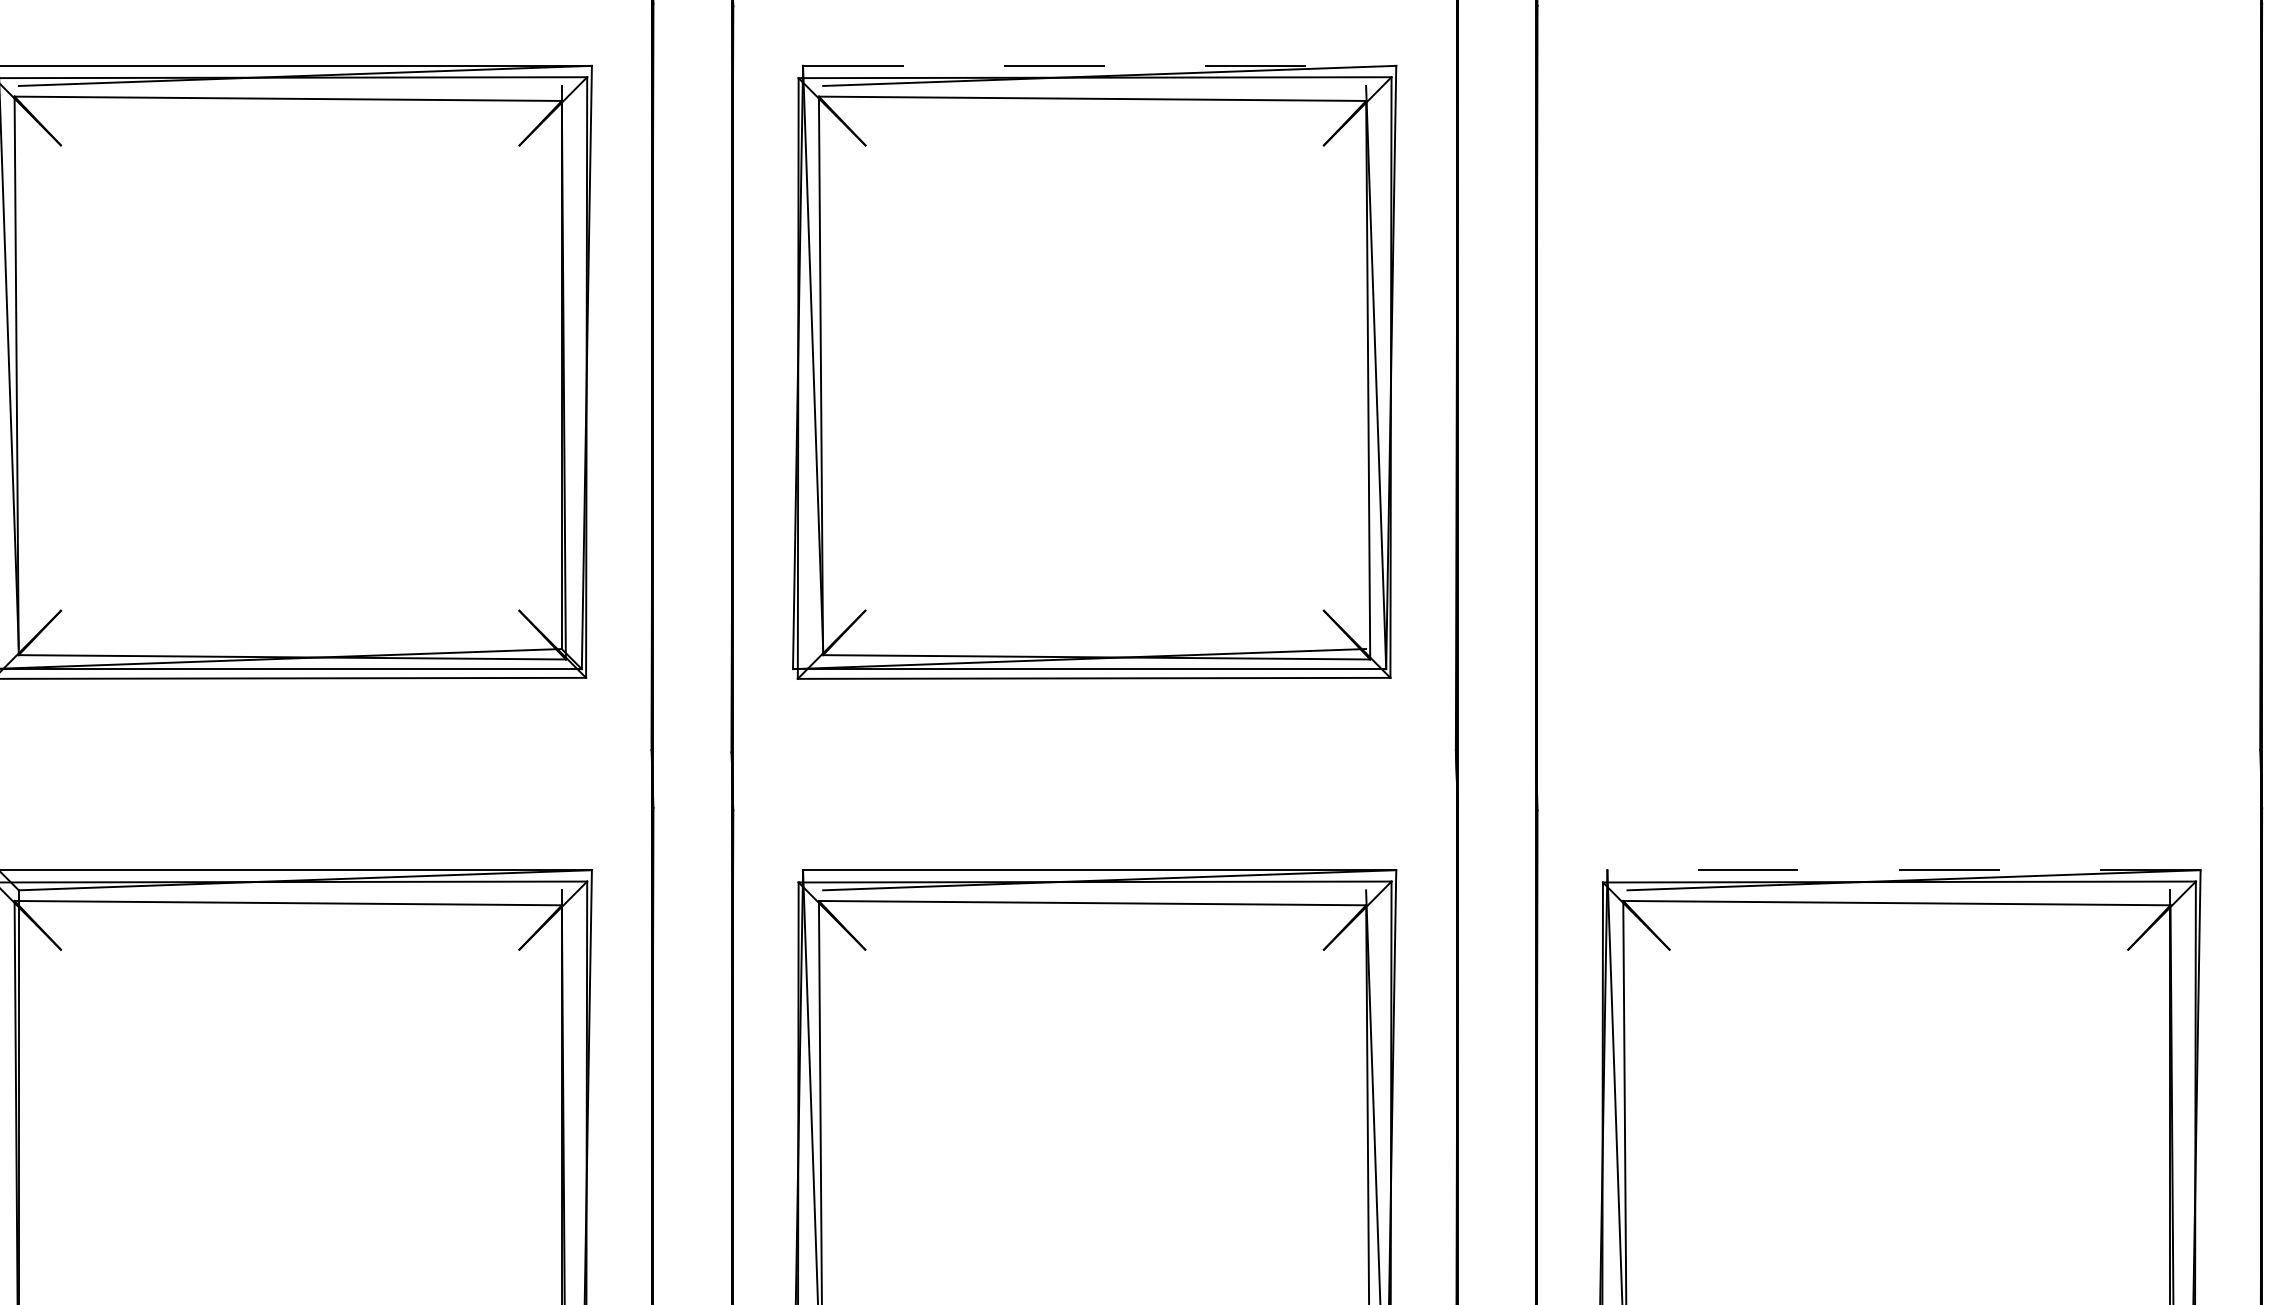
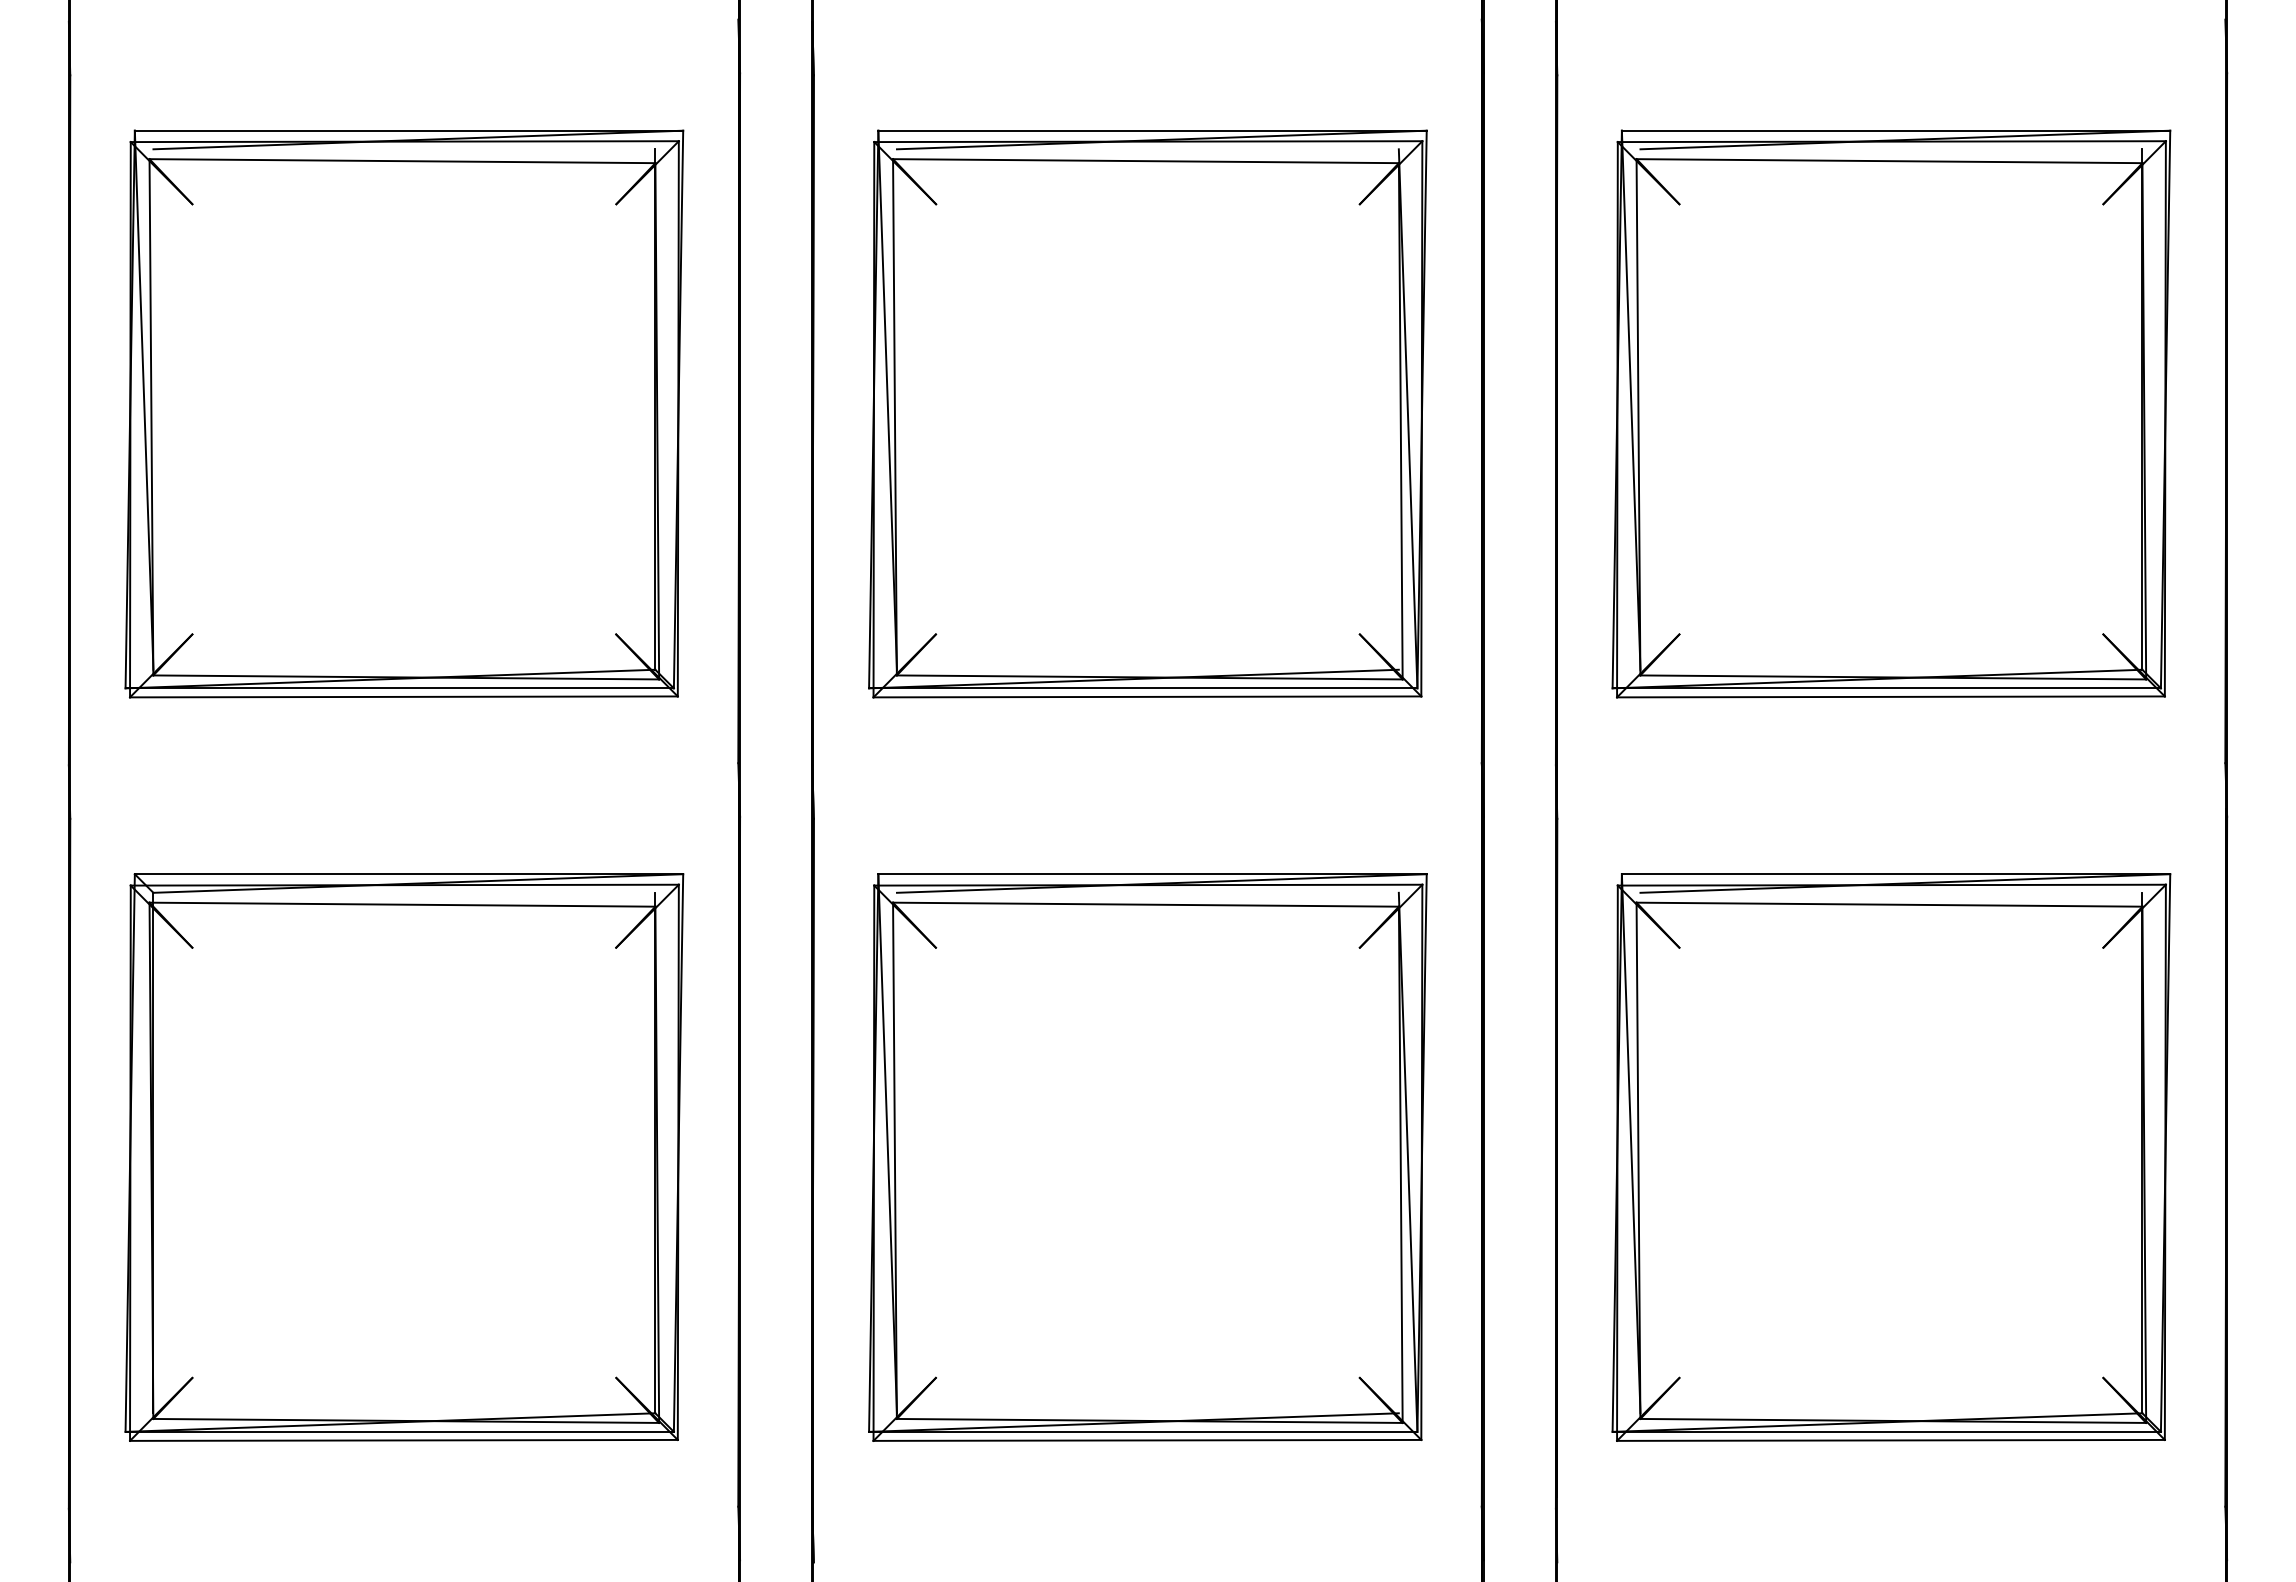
line: (1100, 65) -> (1153, 130), dashed -> solid
part: (1899, 371) -> (1891, 413), added
line: (1903, 870) -> (1895, 874), dashed -> solid

